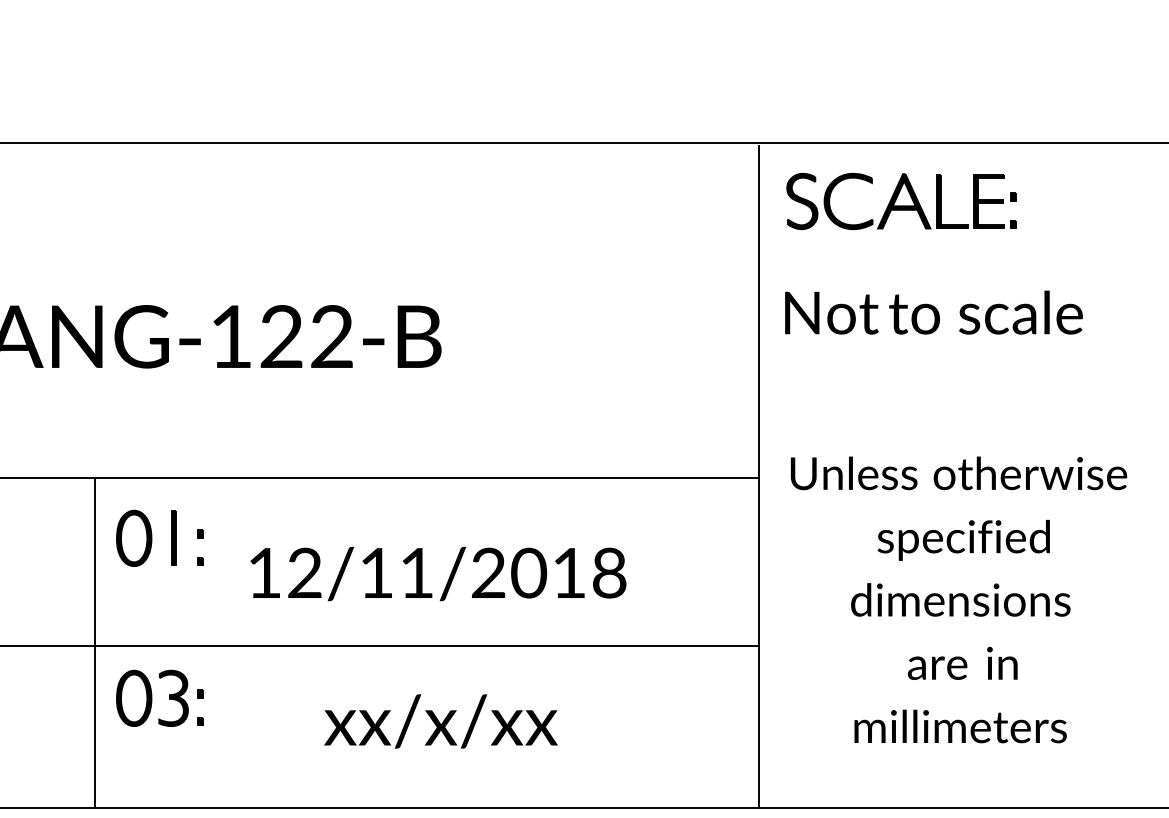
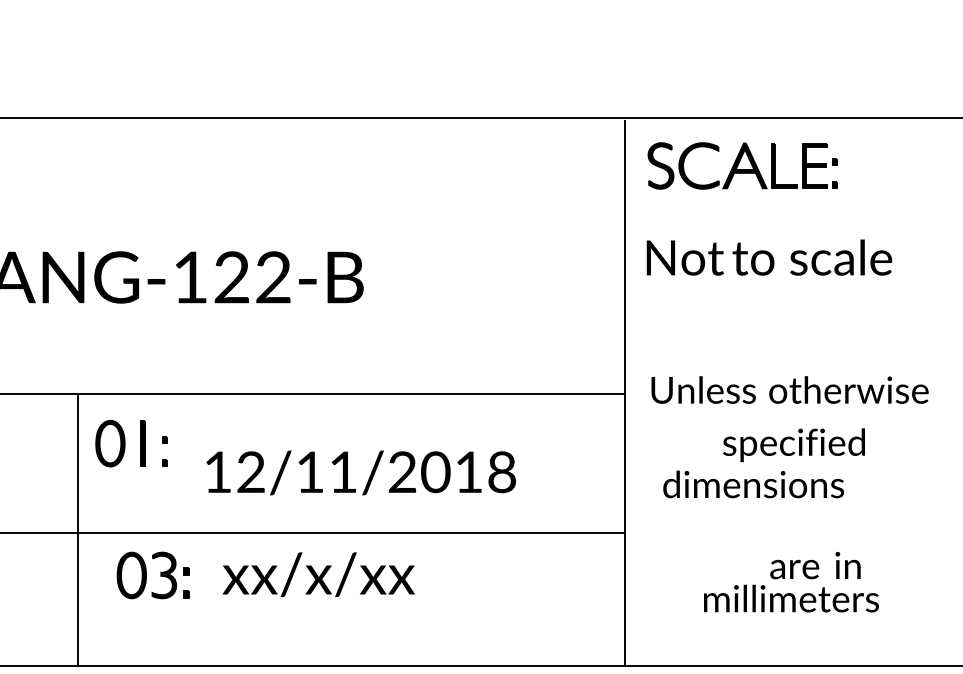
text: (960, 599) -> (753, 484), moved
text: (962, 662) -> (815, 564), moved
part: (152, 697) -> (146, 574), moved
text: (440, 721) -> (318, 574), moved

